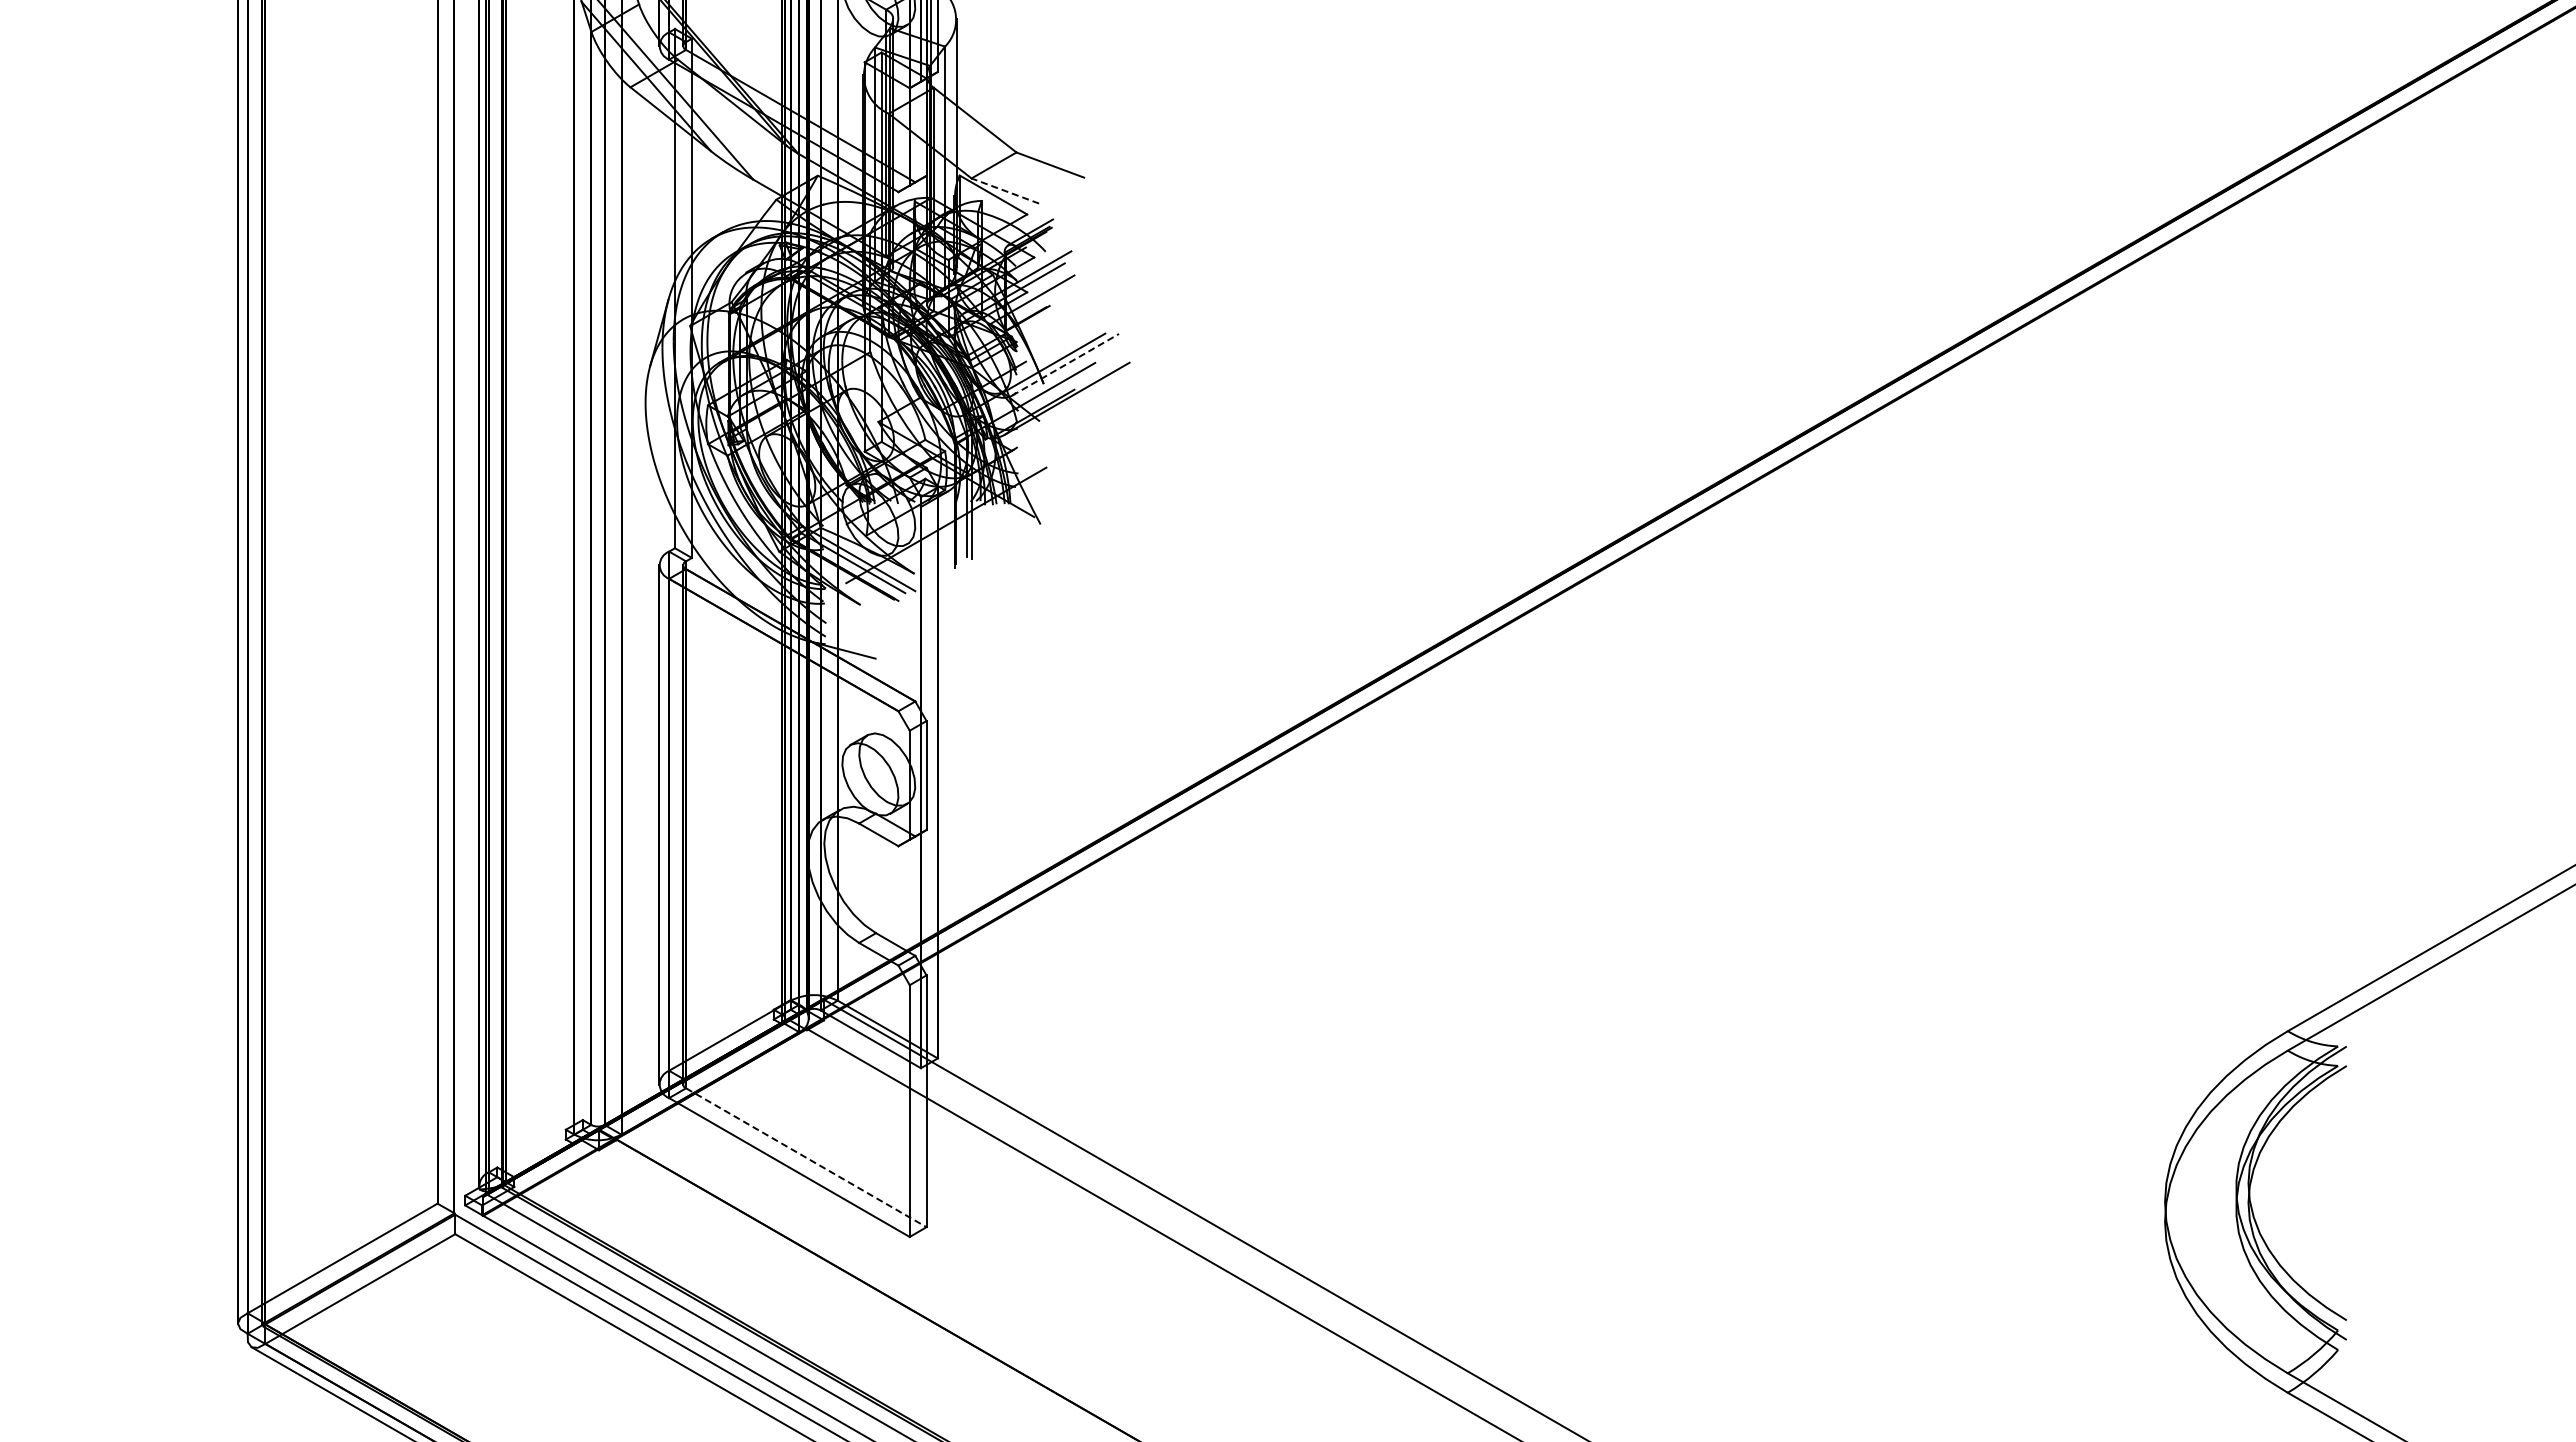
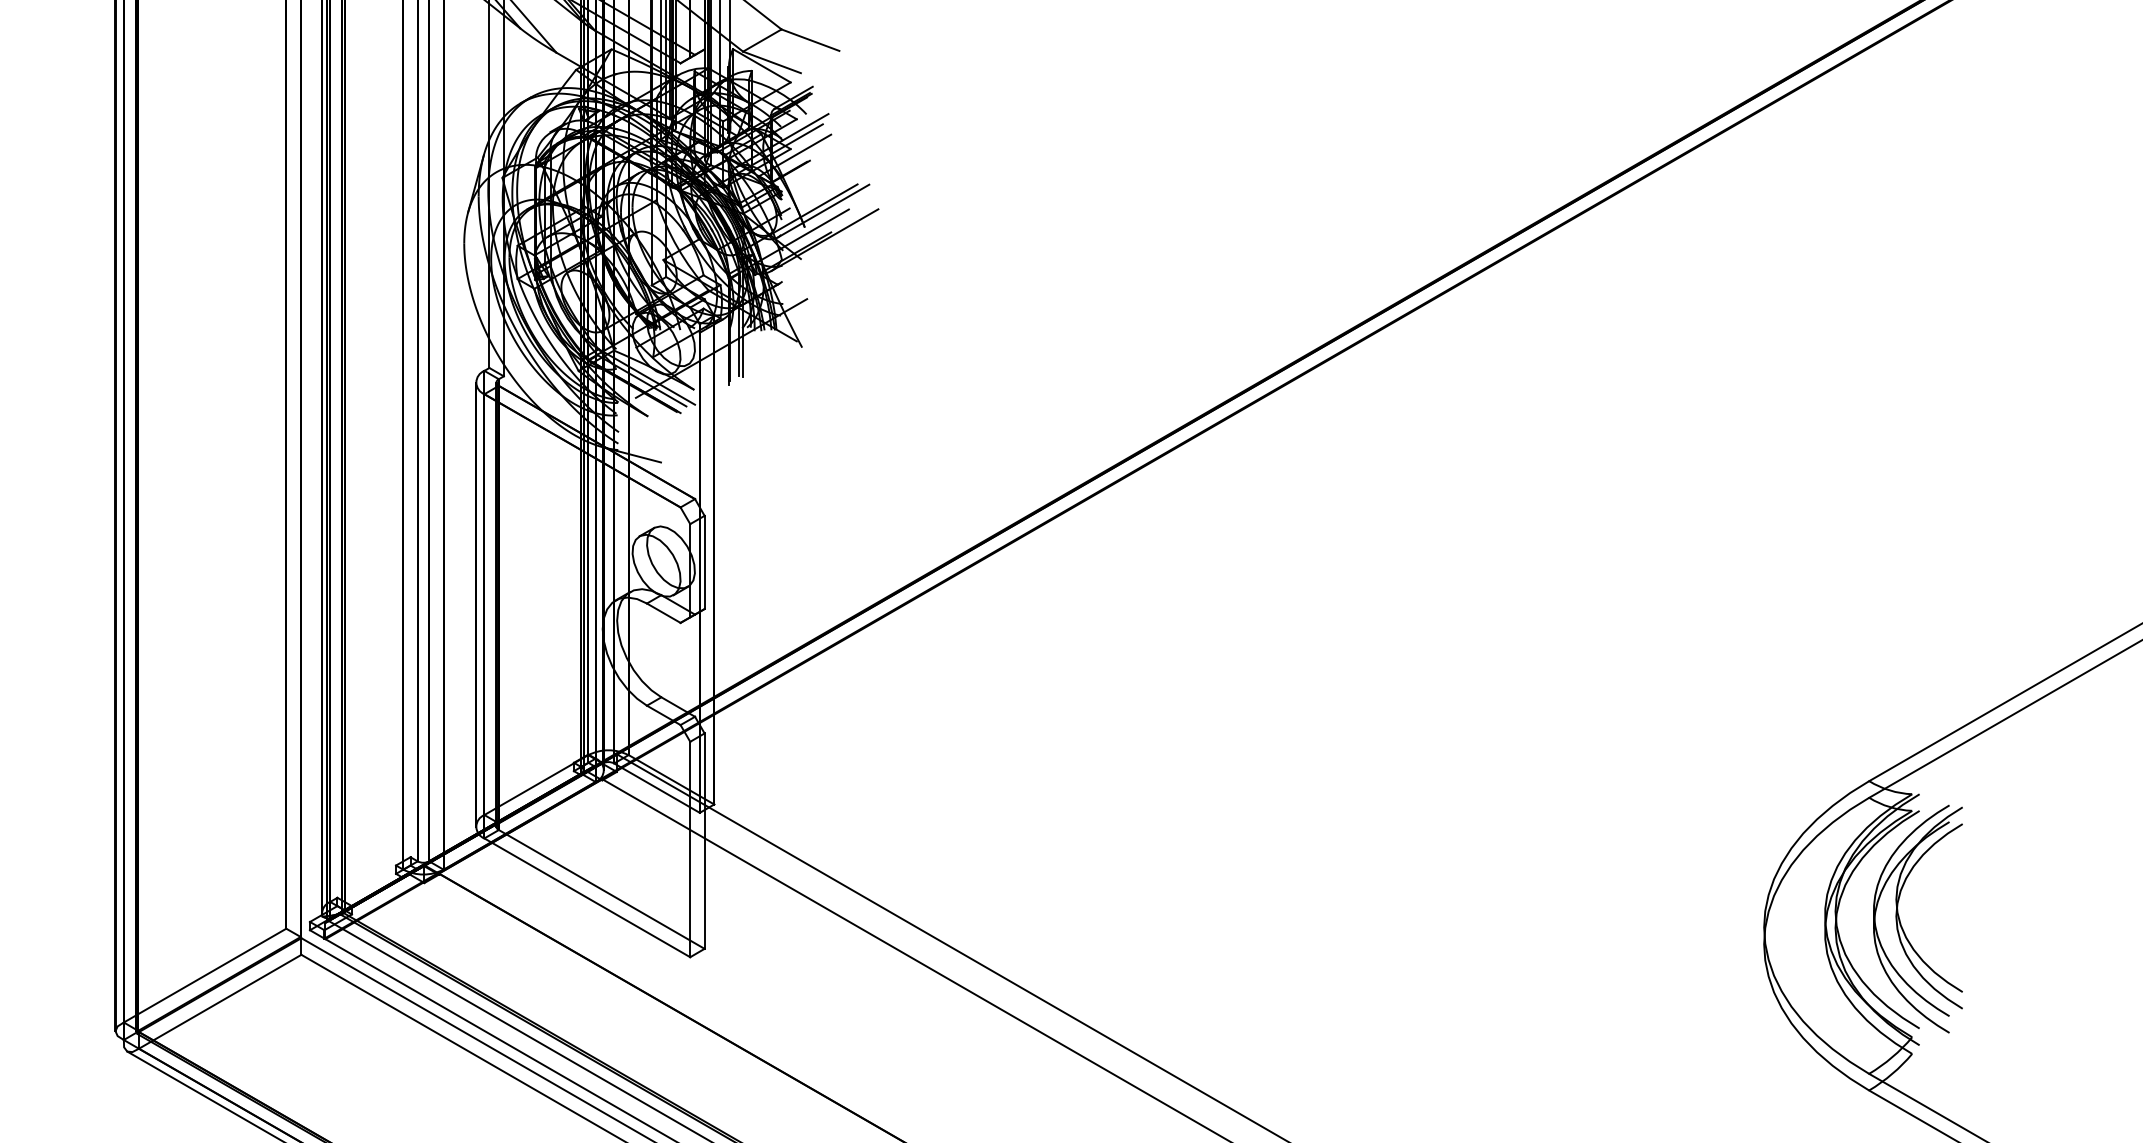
line: (1004, 190) -> (771, 61), dashed -> solid
line: (1065, 364) -> (823, 210), dashed -> solid
line: (806, 1157) -> (601, 889), dashed -> solid
part: (2325, 1197) -> (1901, 923), added

